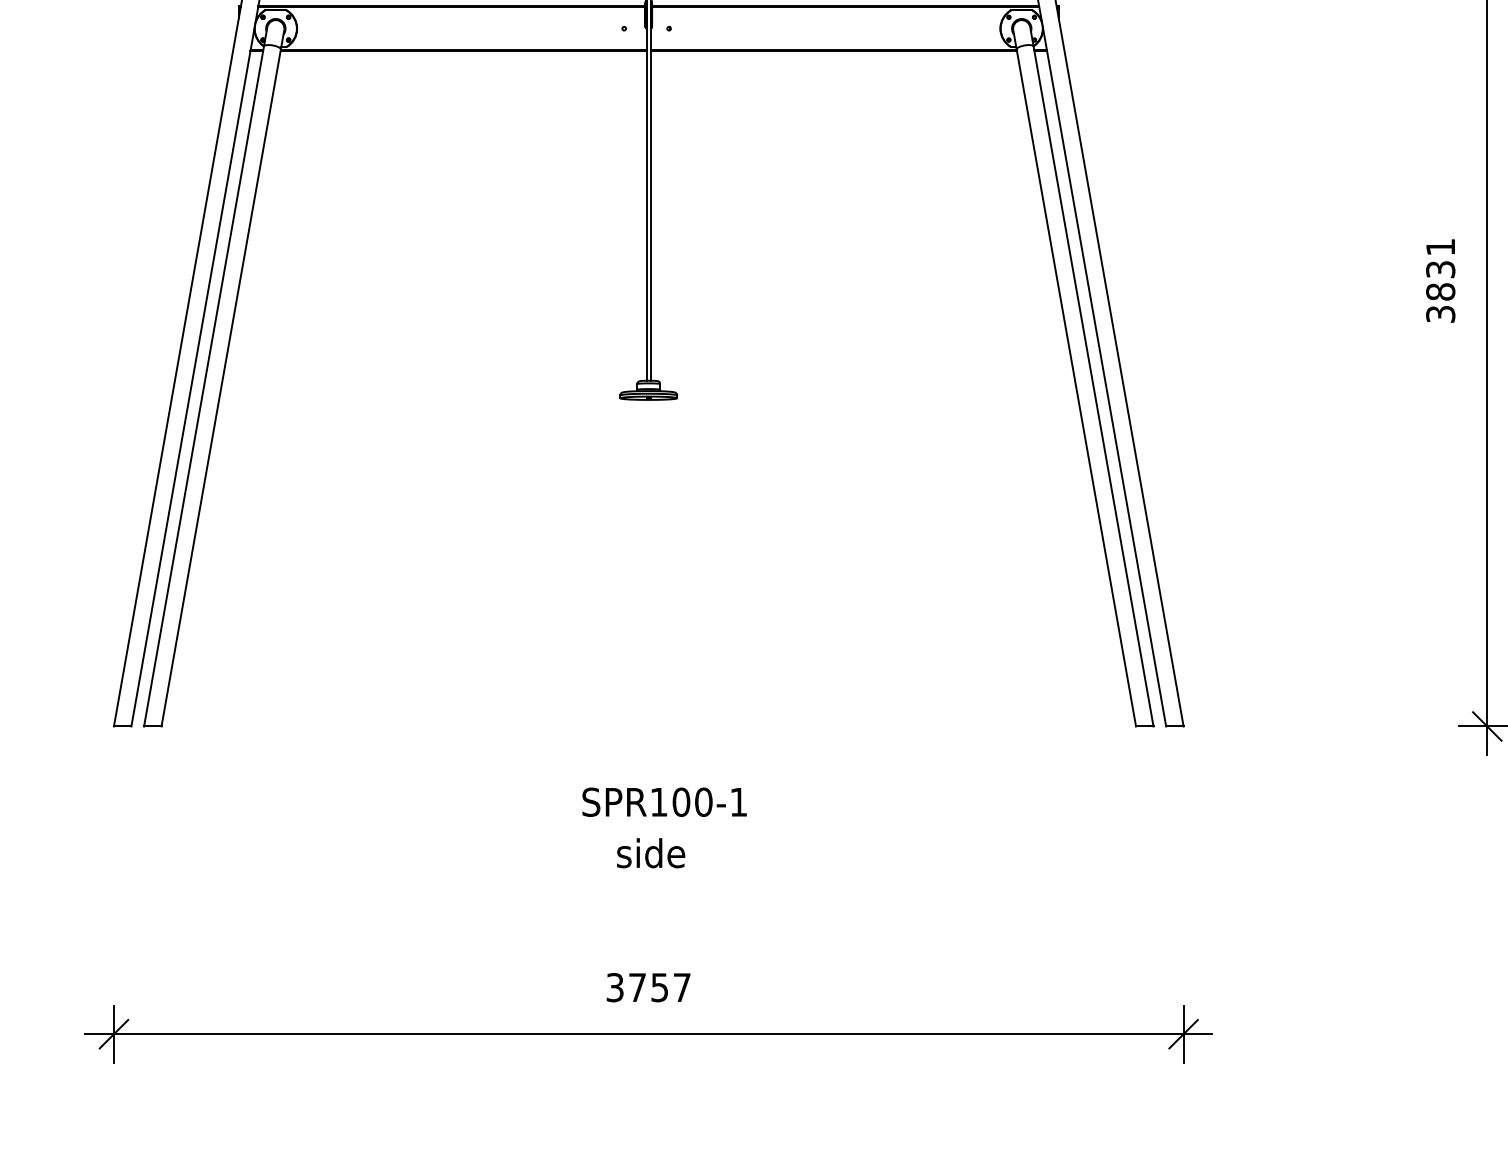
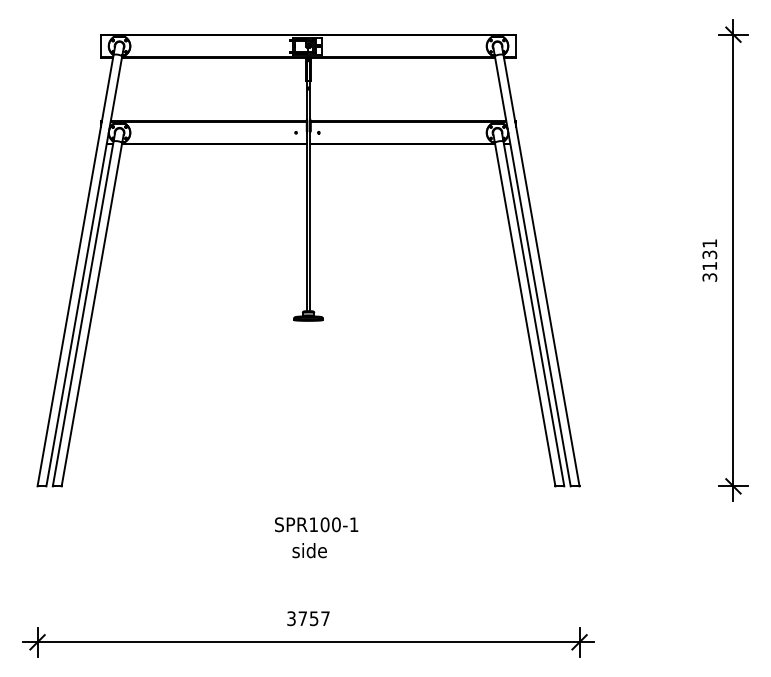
text: (1440, 290) -> (709, 265), 3831 -> 3131

